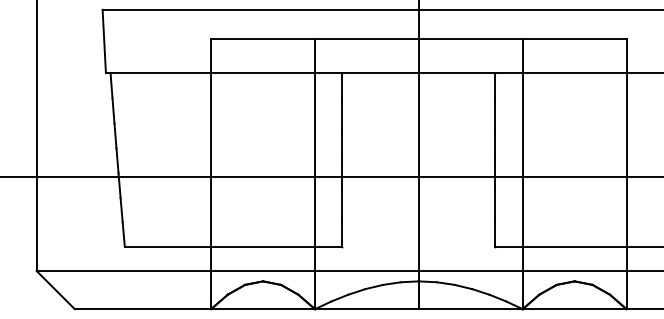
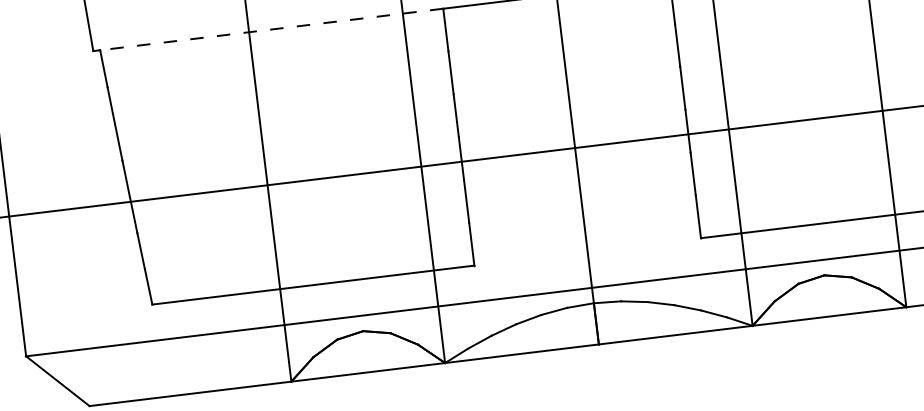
line: (226, 73) -> (271, 29), solid -> dashed

